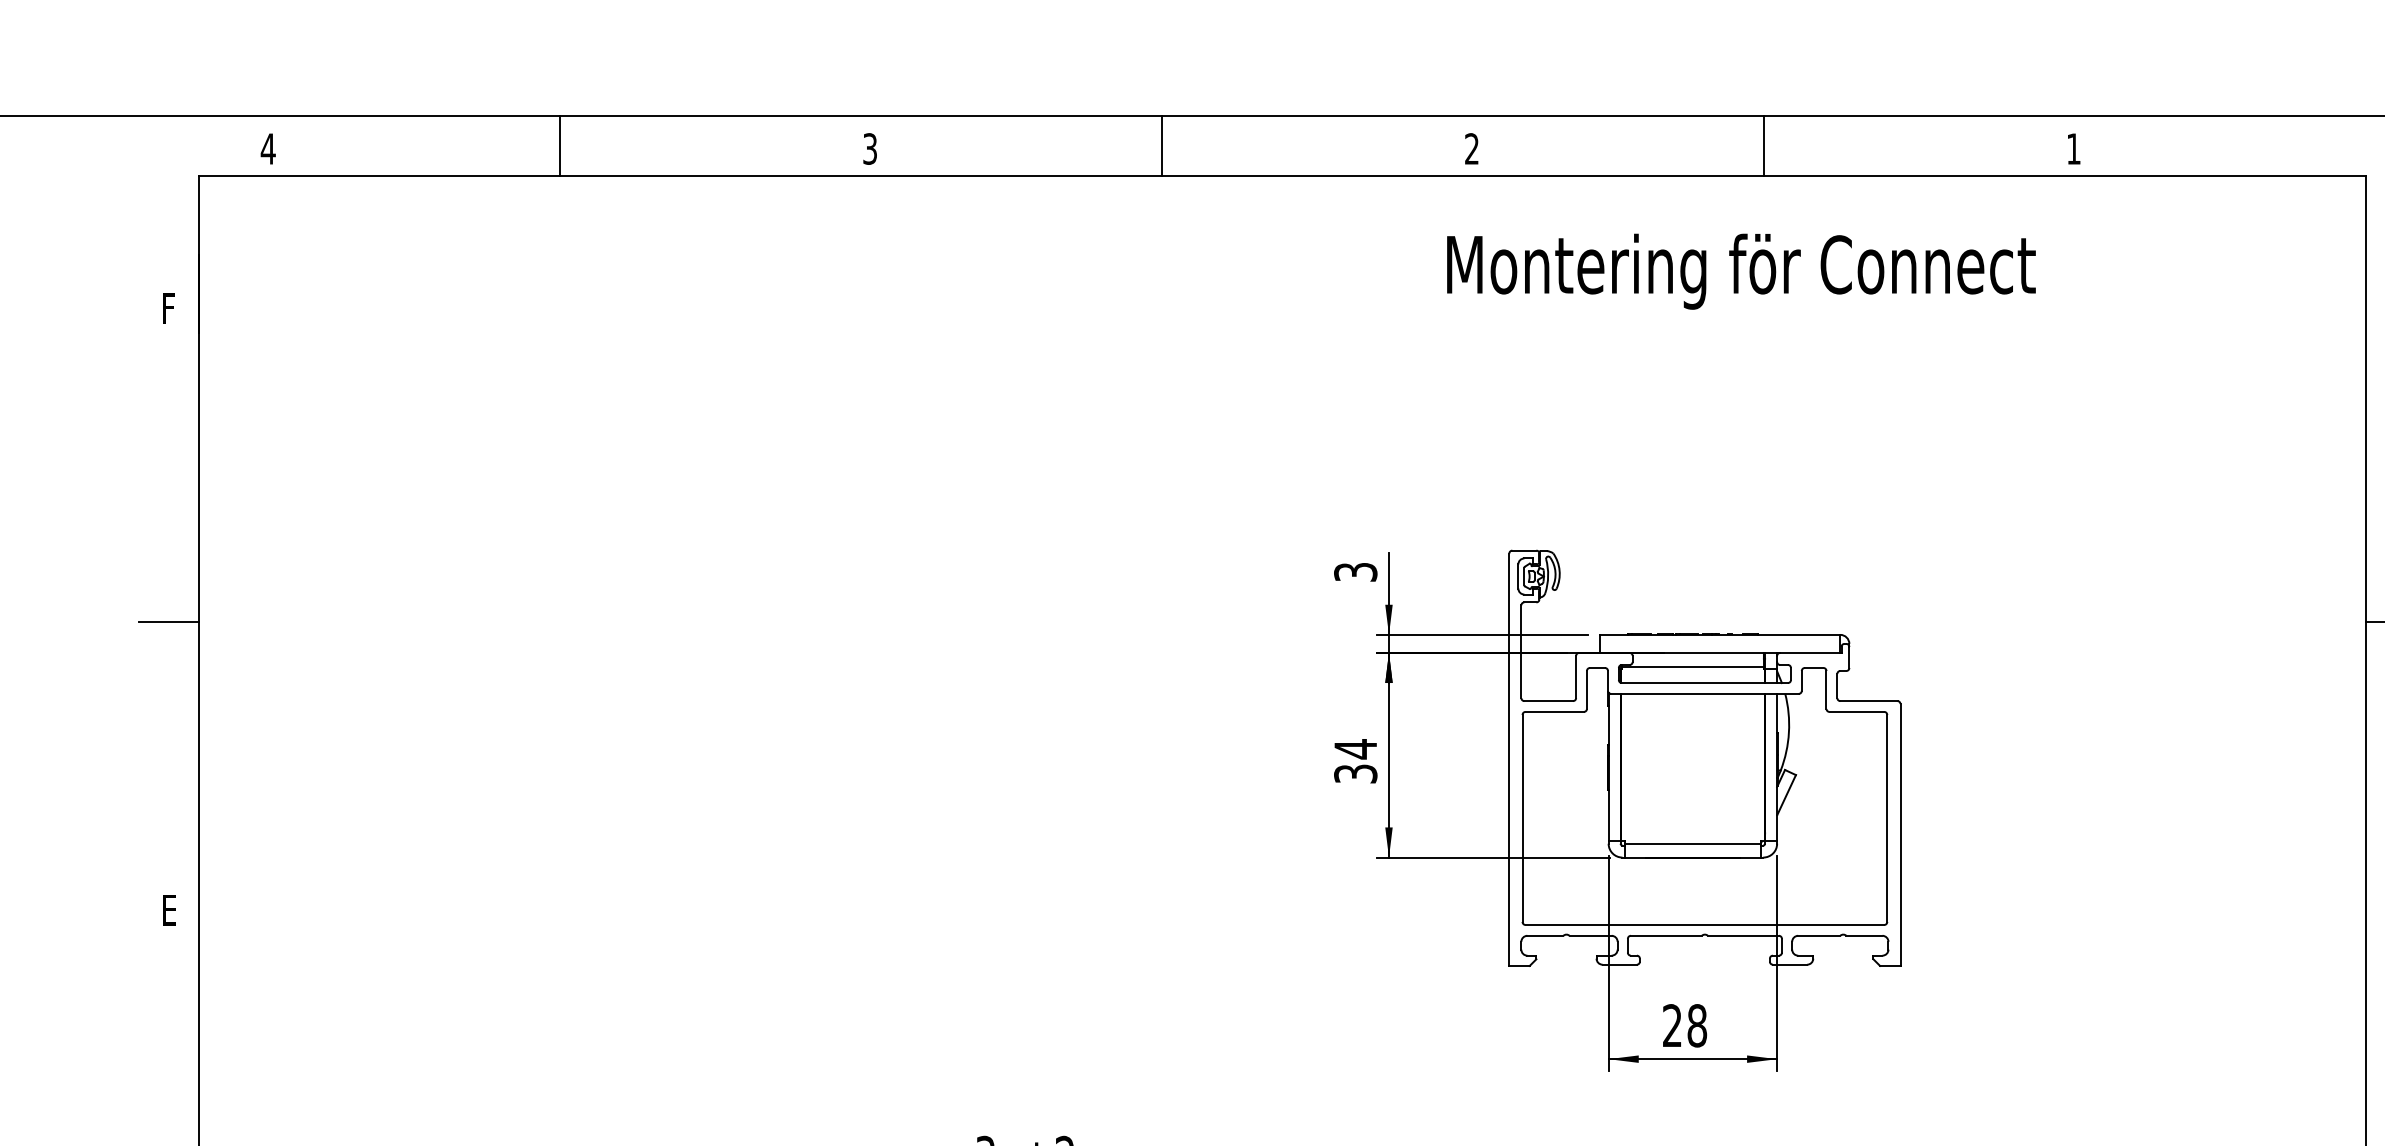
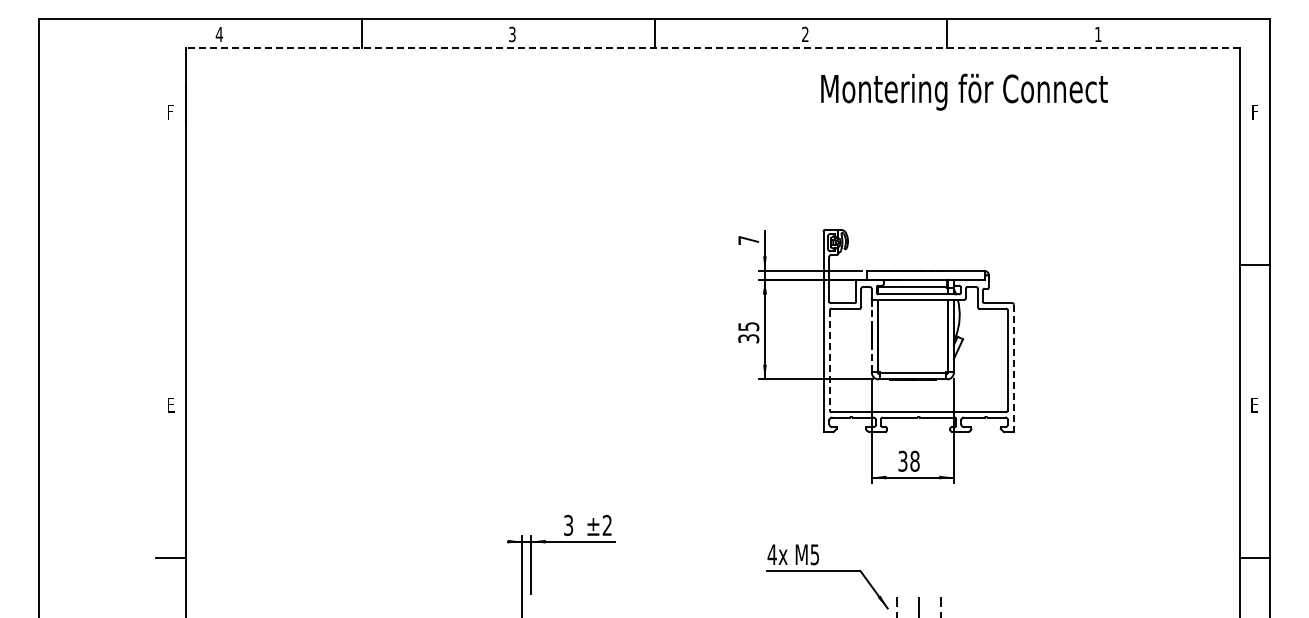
line: (1281, 175) -> (712, 47), solid -> dashed
text: (1741, 270) -> (964, 91), moved
text: (1355, 572) -> (748, 240), 3 -> 7
line: (167, 621) -> (170, 264), removed
text: (1355, 748) -> (748, 326), 34 -> 35
line: (1607, 765) -> (871, 334), solid -> dashed
line: (1521, 818) -> (829, 360), solid -> dashed
line: (1899, 835) -> (1013, 368), solid -> dashed
text: (1671, 1026) -> (902, 461), 28 -> 38

